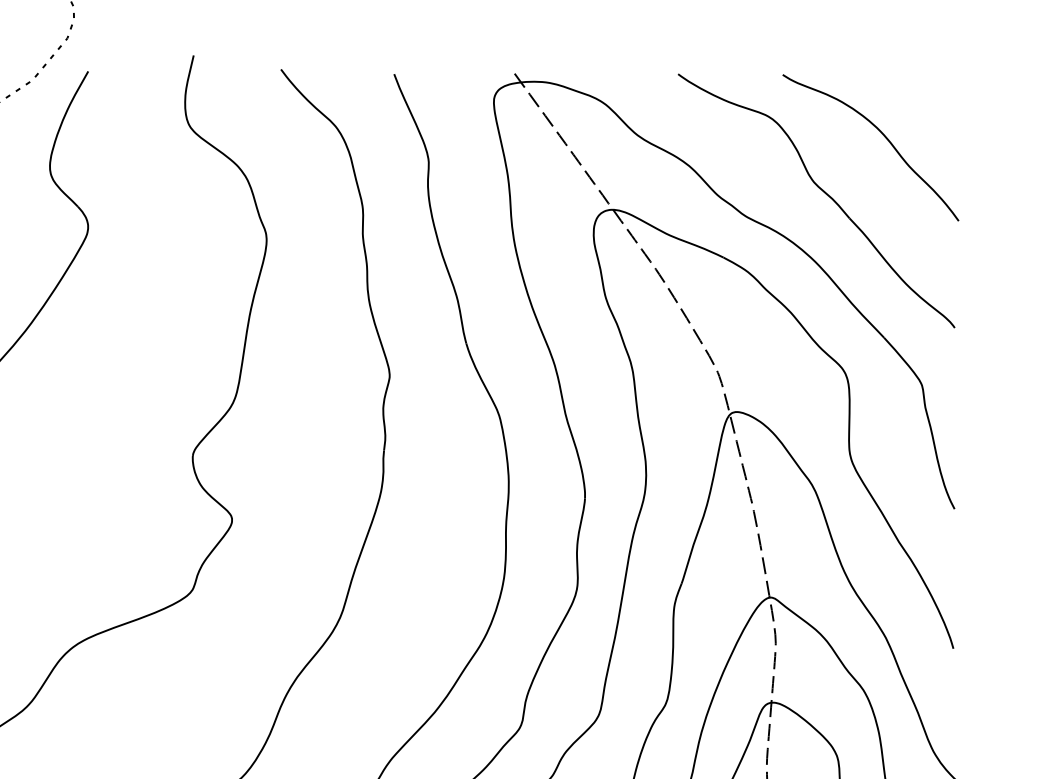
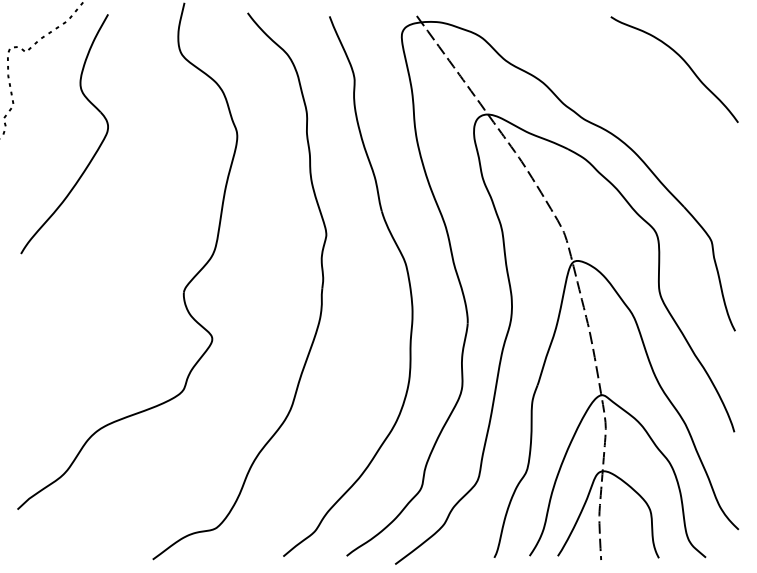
part: (822, 191) -> (639, 101), removed

